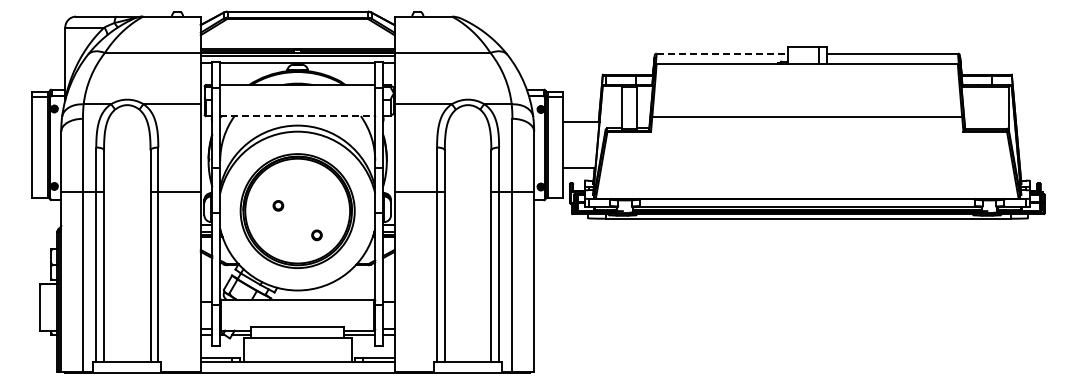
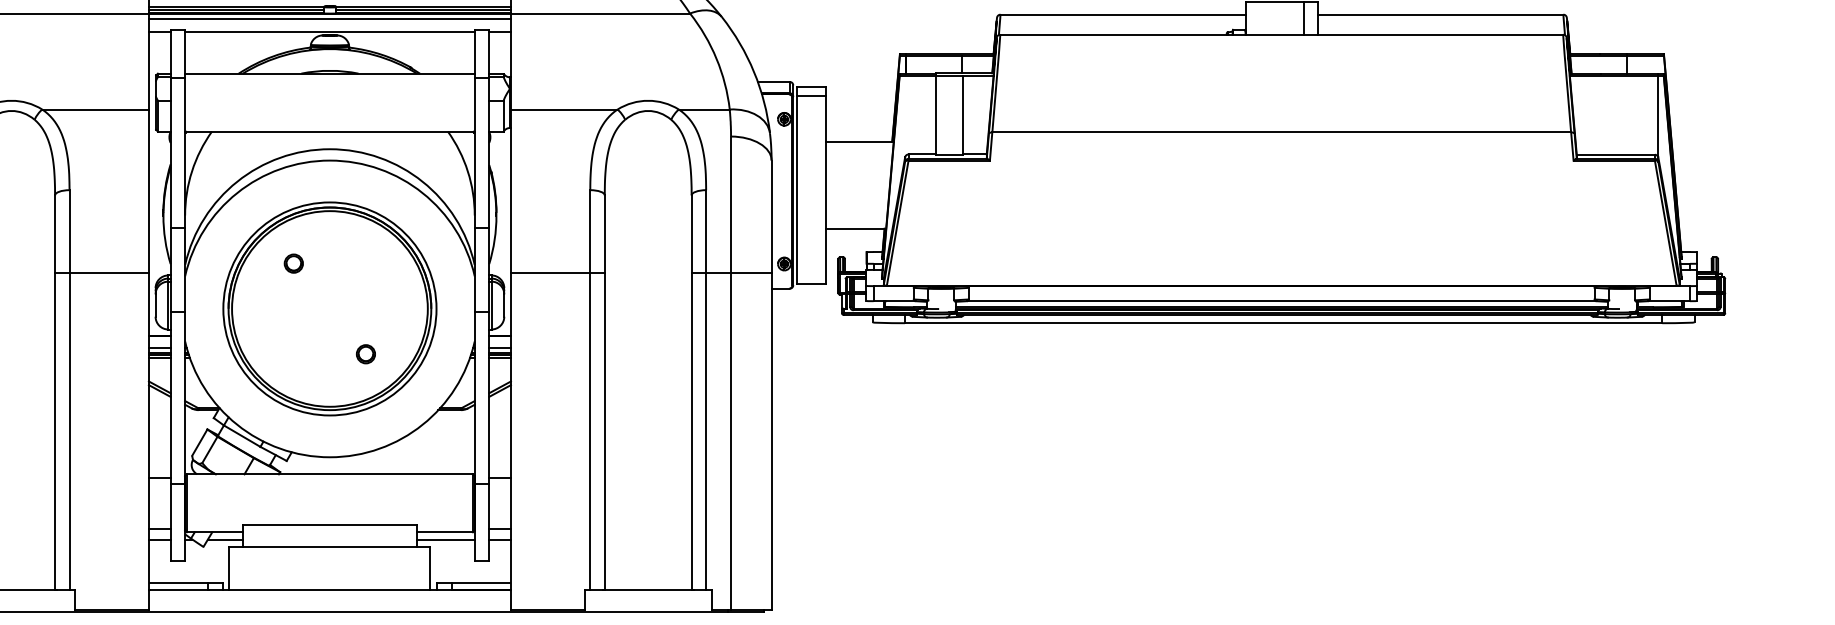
line: (722, 53) -> (1123, 14), dashed -> solid
line: (297, 116) -> (329, 132), dashed -> solid
part: (278, 205) -> (294, 262), moved

